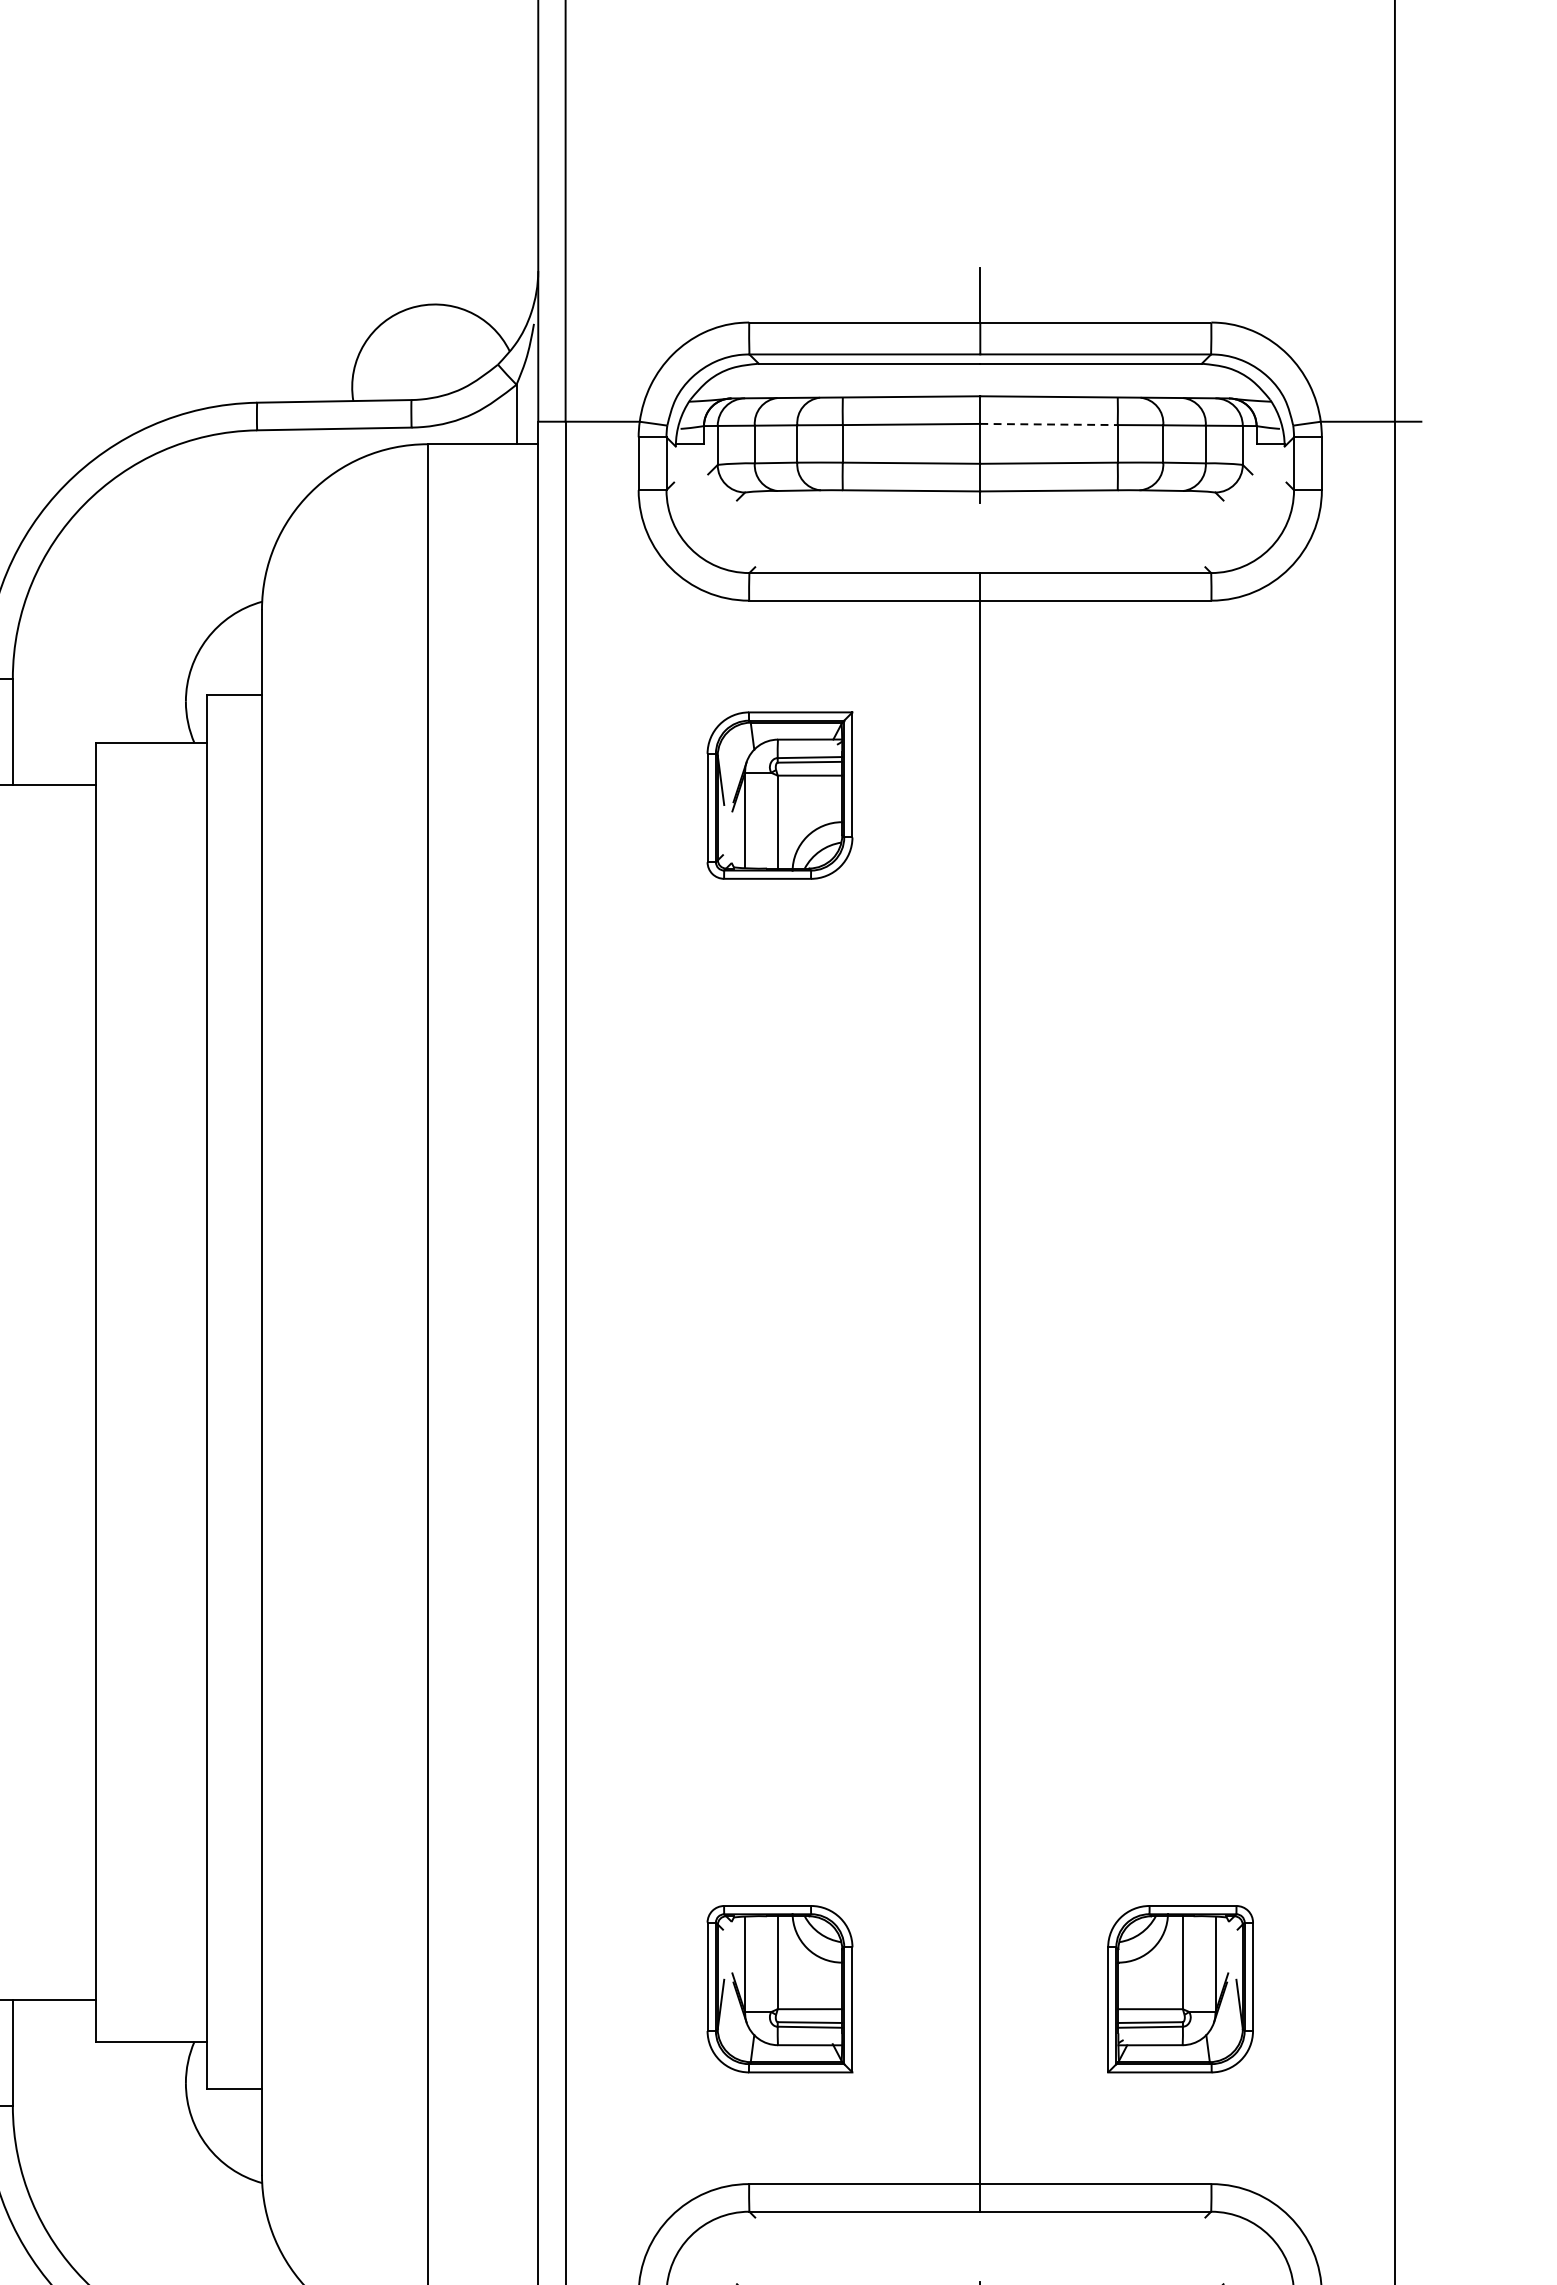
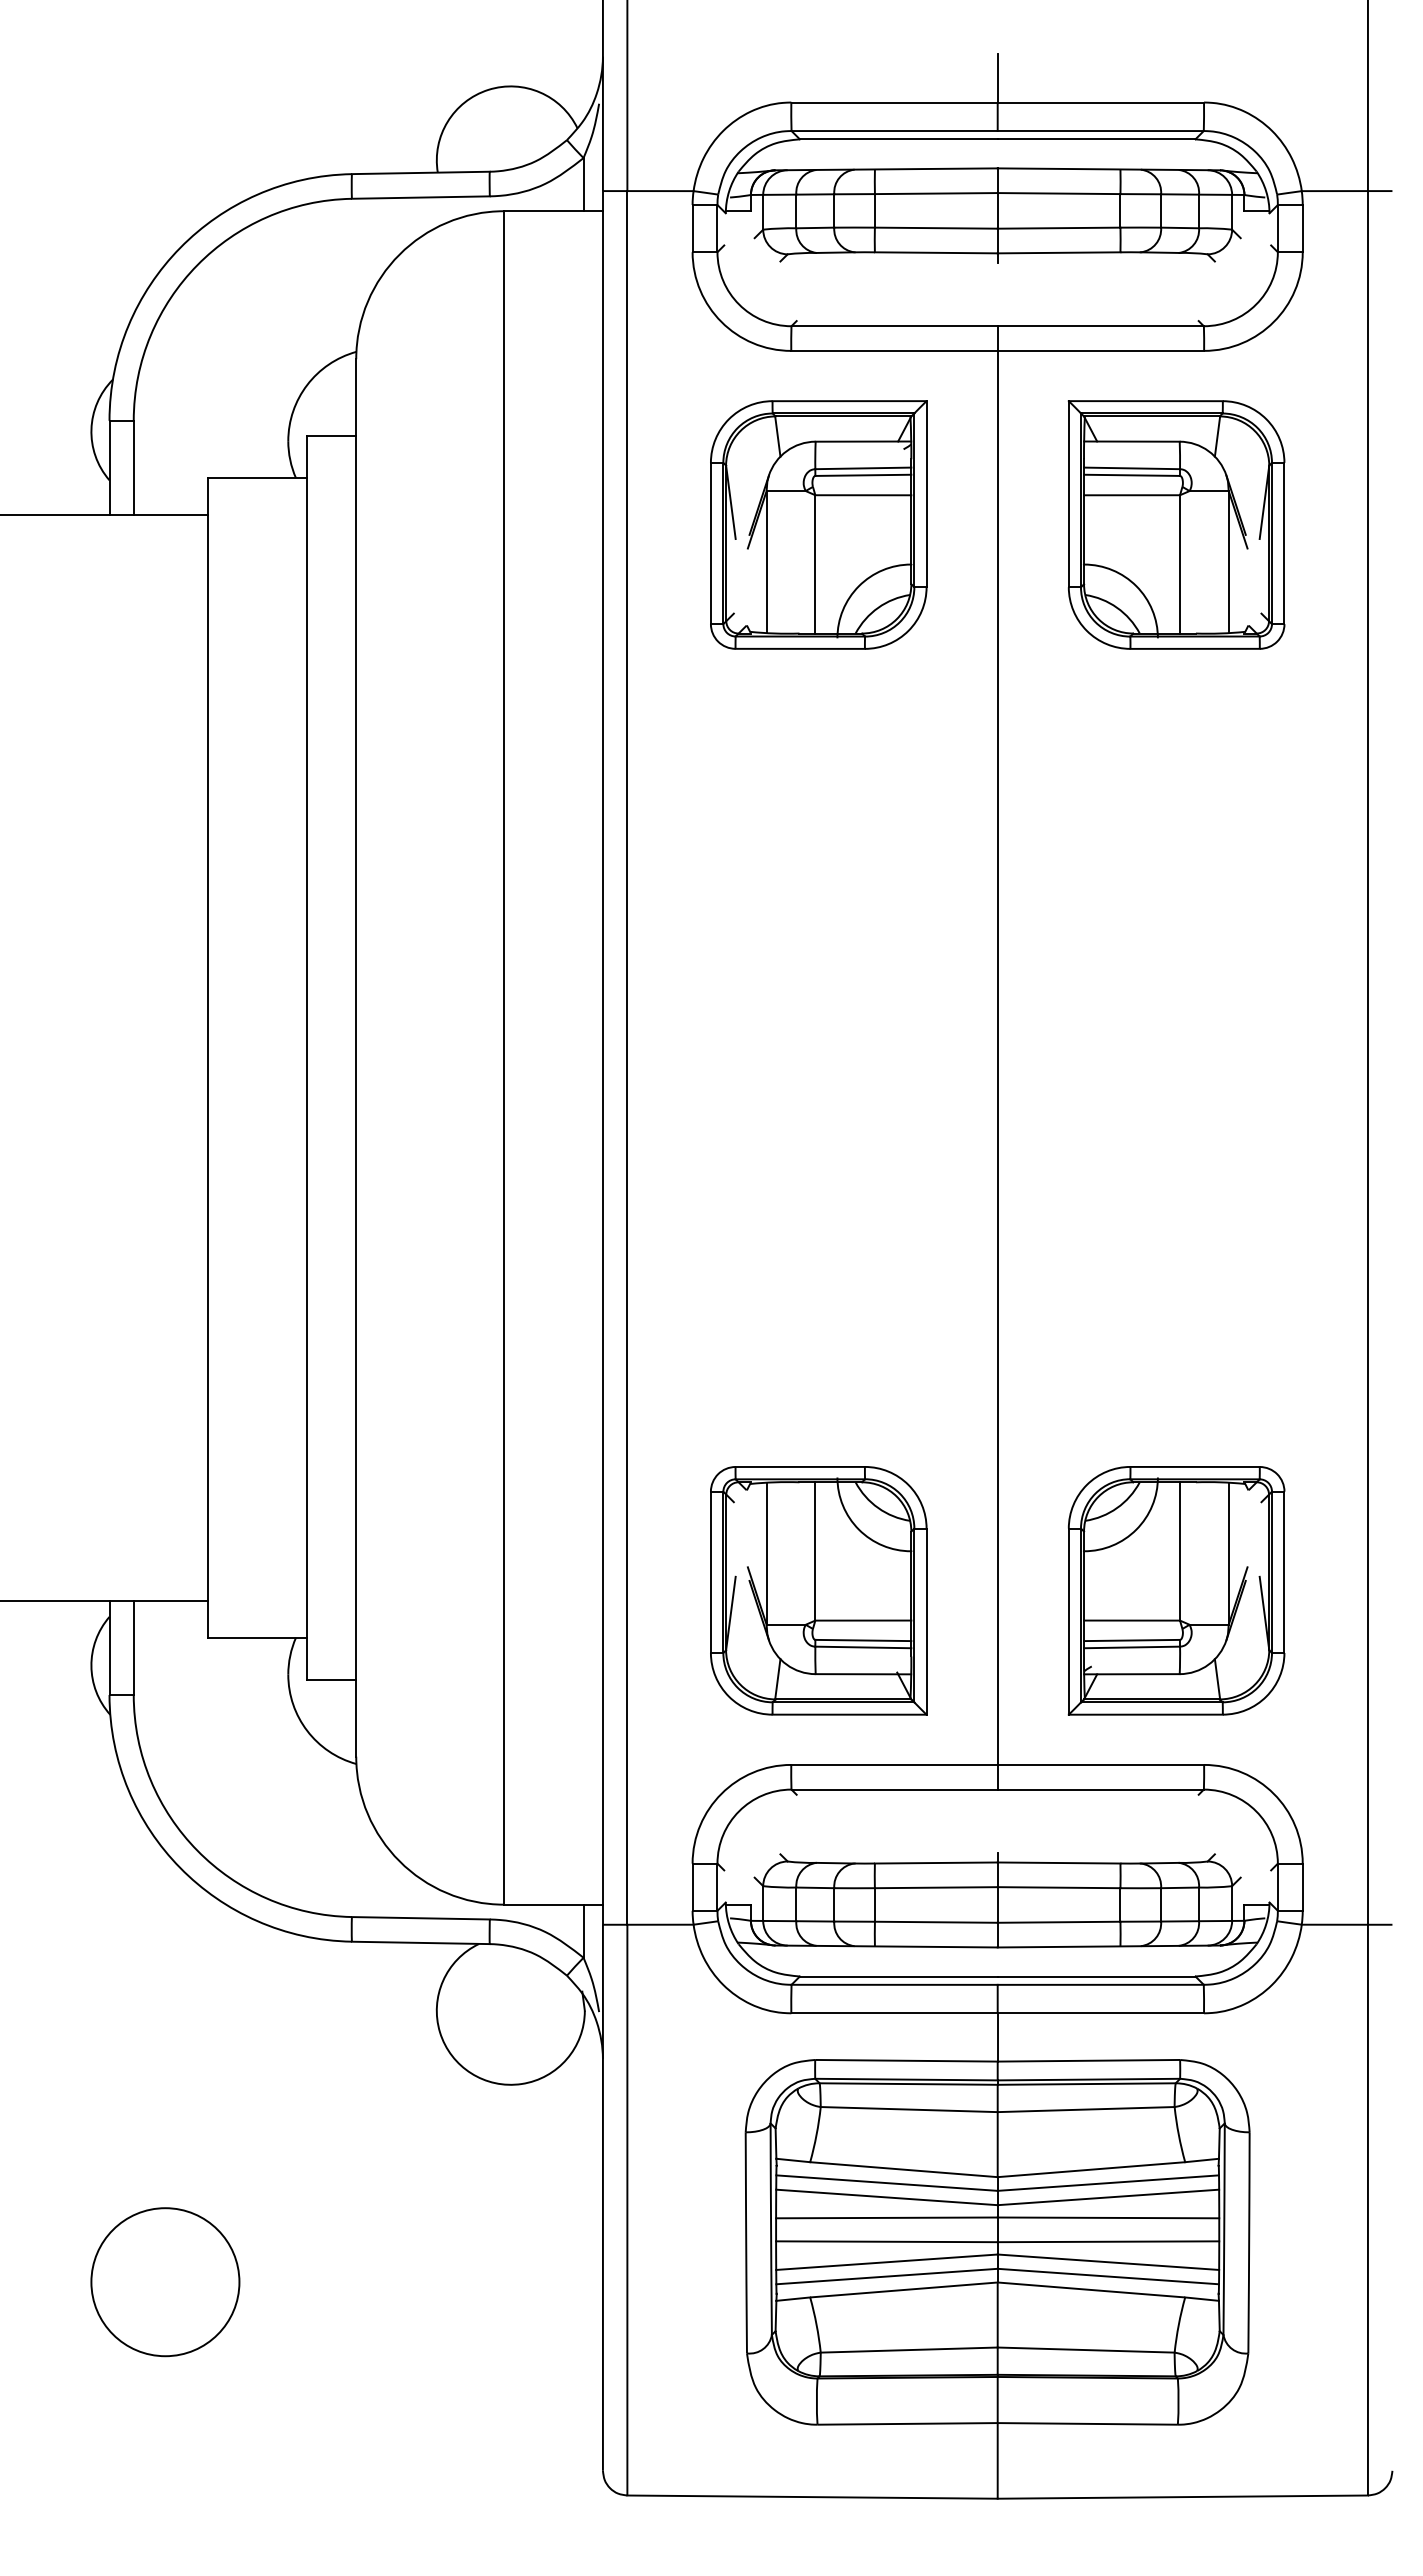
line: (1049, 424) -> (1059, 193), dashed -> solid
part: (779, 795) -> (818, 524), size x1.67
part: (1180, 795) -> (1176, 524), added
part: (779, 1988) -> (818, 1590), size x1.67
part: (1180, 1988) -> (1176, 1590), size x1.67

